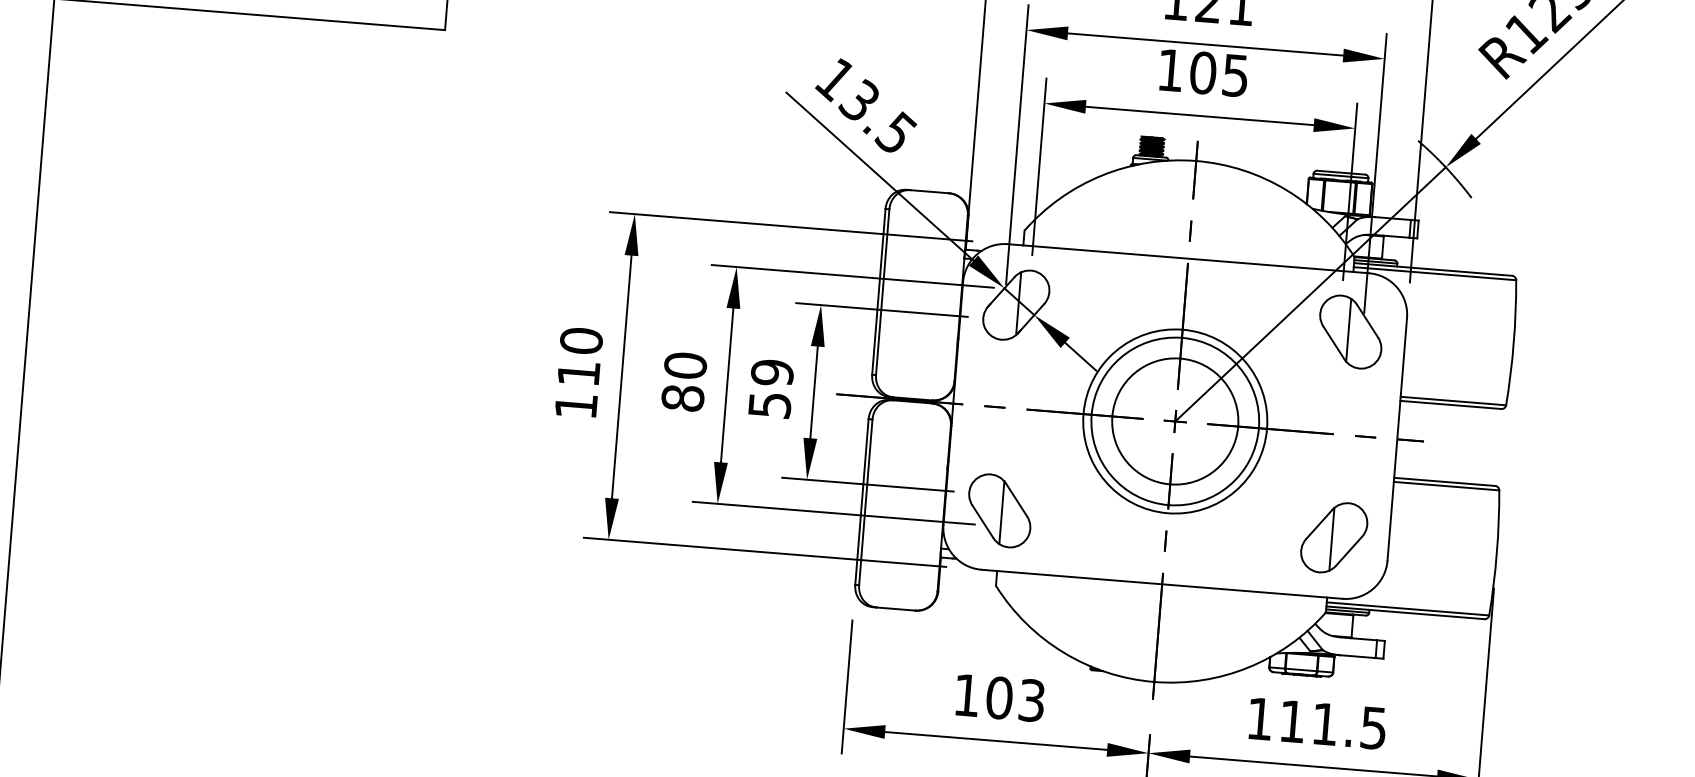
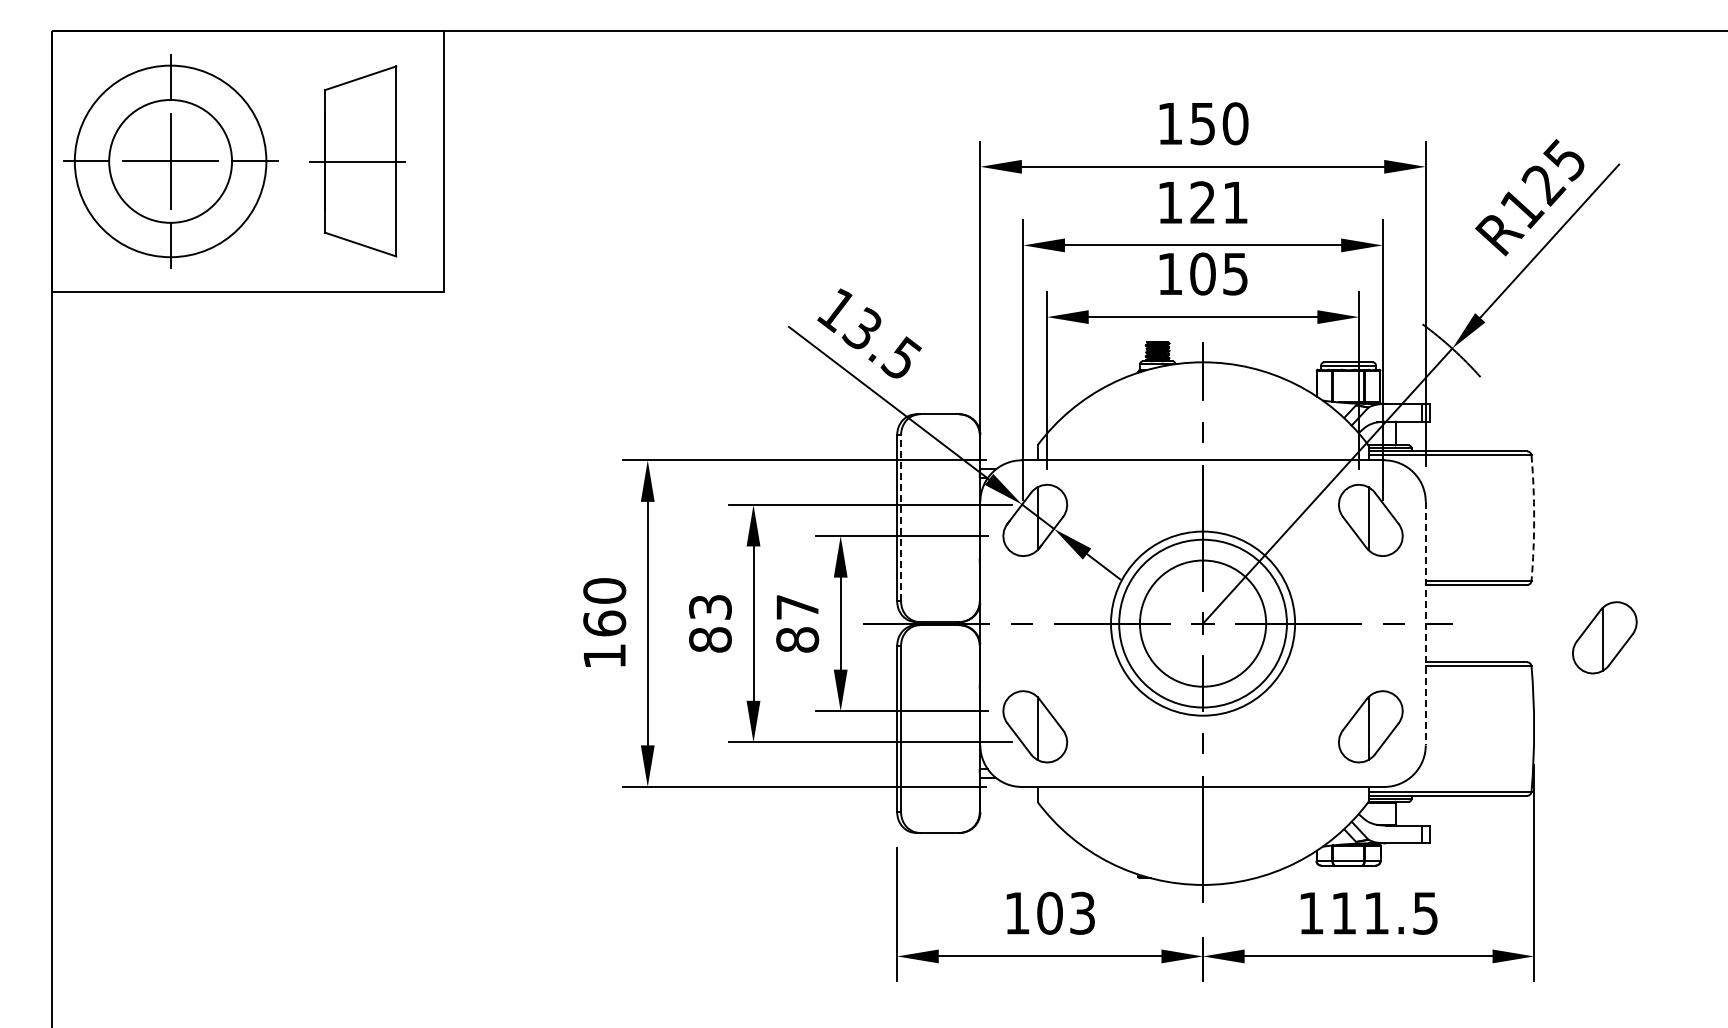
line: (883, 291) -> (901, 517), solid -> dashed
arc: (1514, 343) -> (1534, 518), solid -> dashed
text: (685, 365) -> (710, 607), 80 -> 83
text: (578, 373) -> (604, 623), 110 -> 160
text: (771, 388) -> (797, 623), 59 -> 87
line: (1397, 439) -> (1425, 623), solid -> dashed
part: (1574, 467) -> (1604, 637), added

